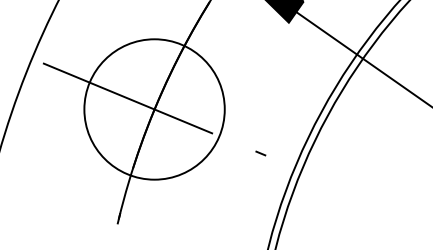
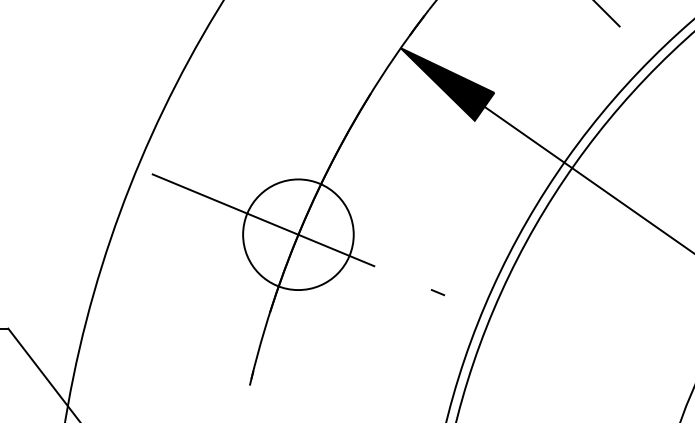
circle: (154, 109) -> (298, 234), size x0.6

